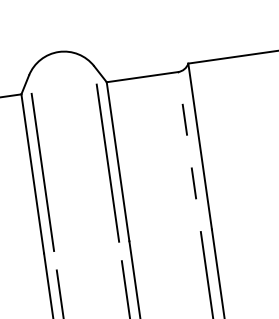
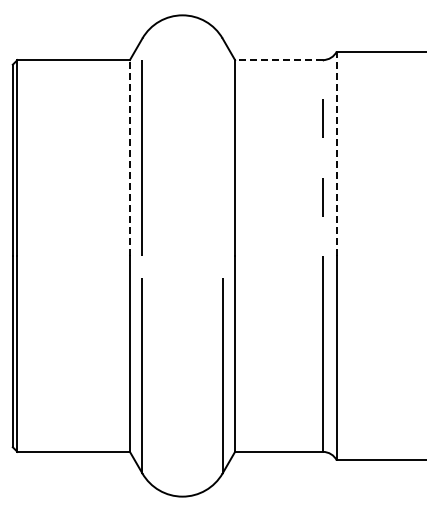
line: (142, 77) -> (279, 60), solid -> dashed
line: (199, 146) -> (336, 153), solid -> dashed
line: (107, 162) -> (222, 157), removed
line: (32, 174) -> (129, 158), solid -> dashed

